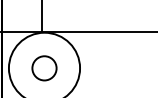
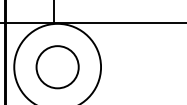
circle: (44, 68) -> (57, 67), size x1.43

